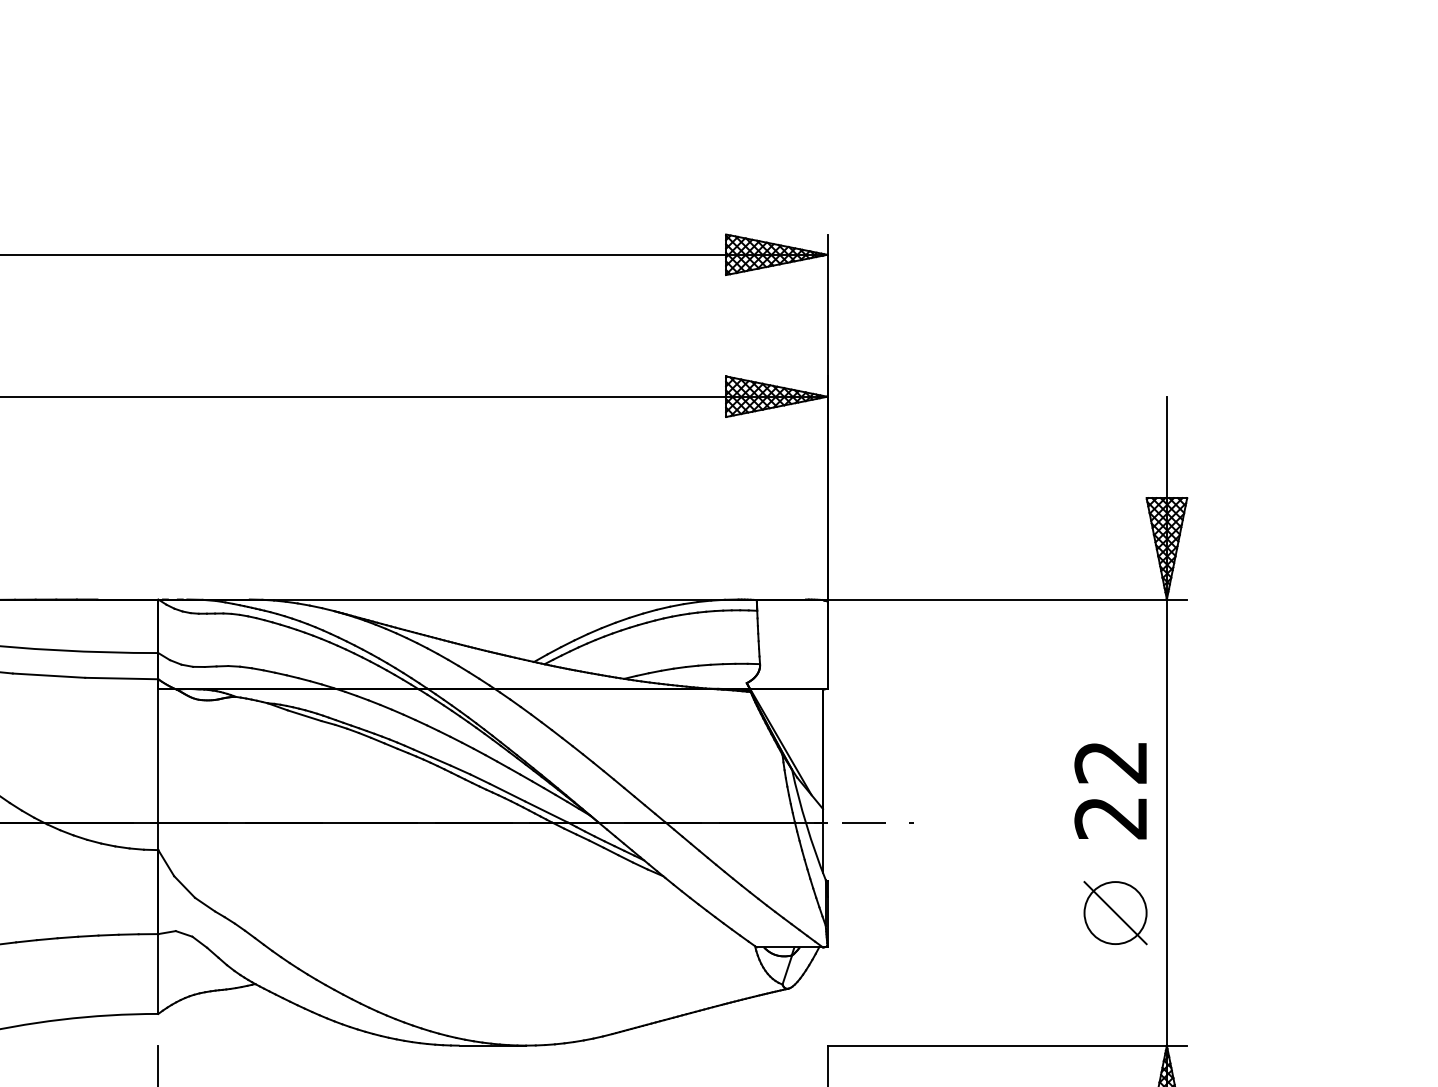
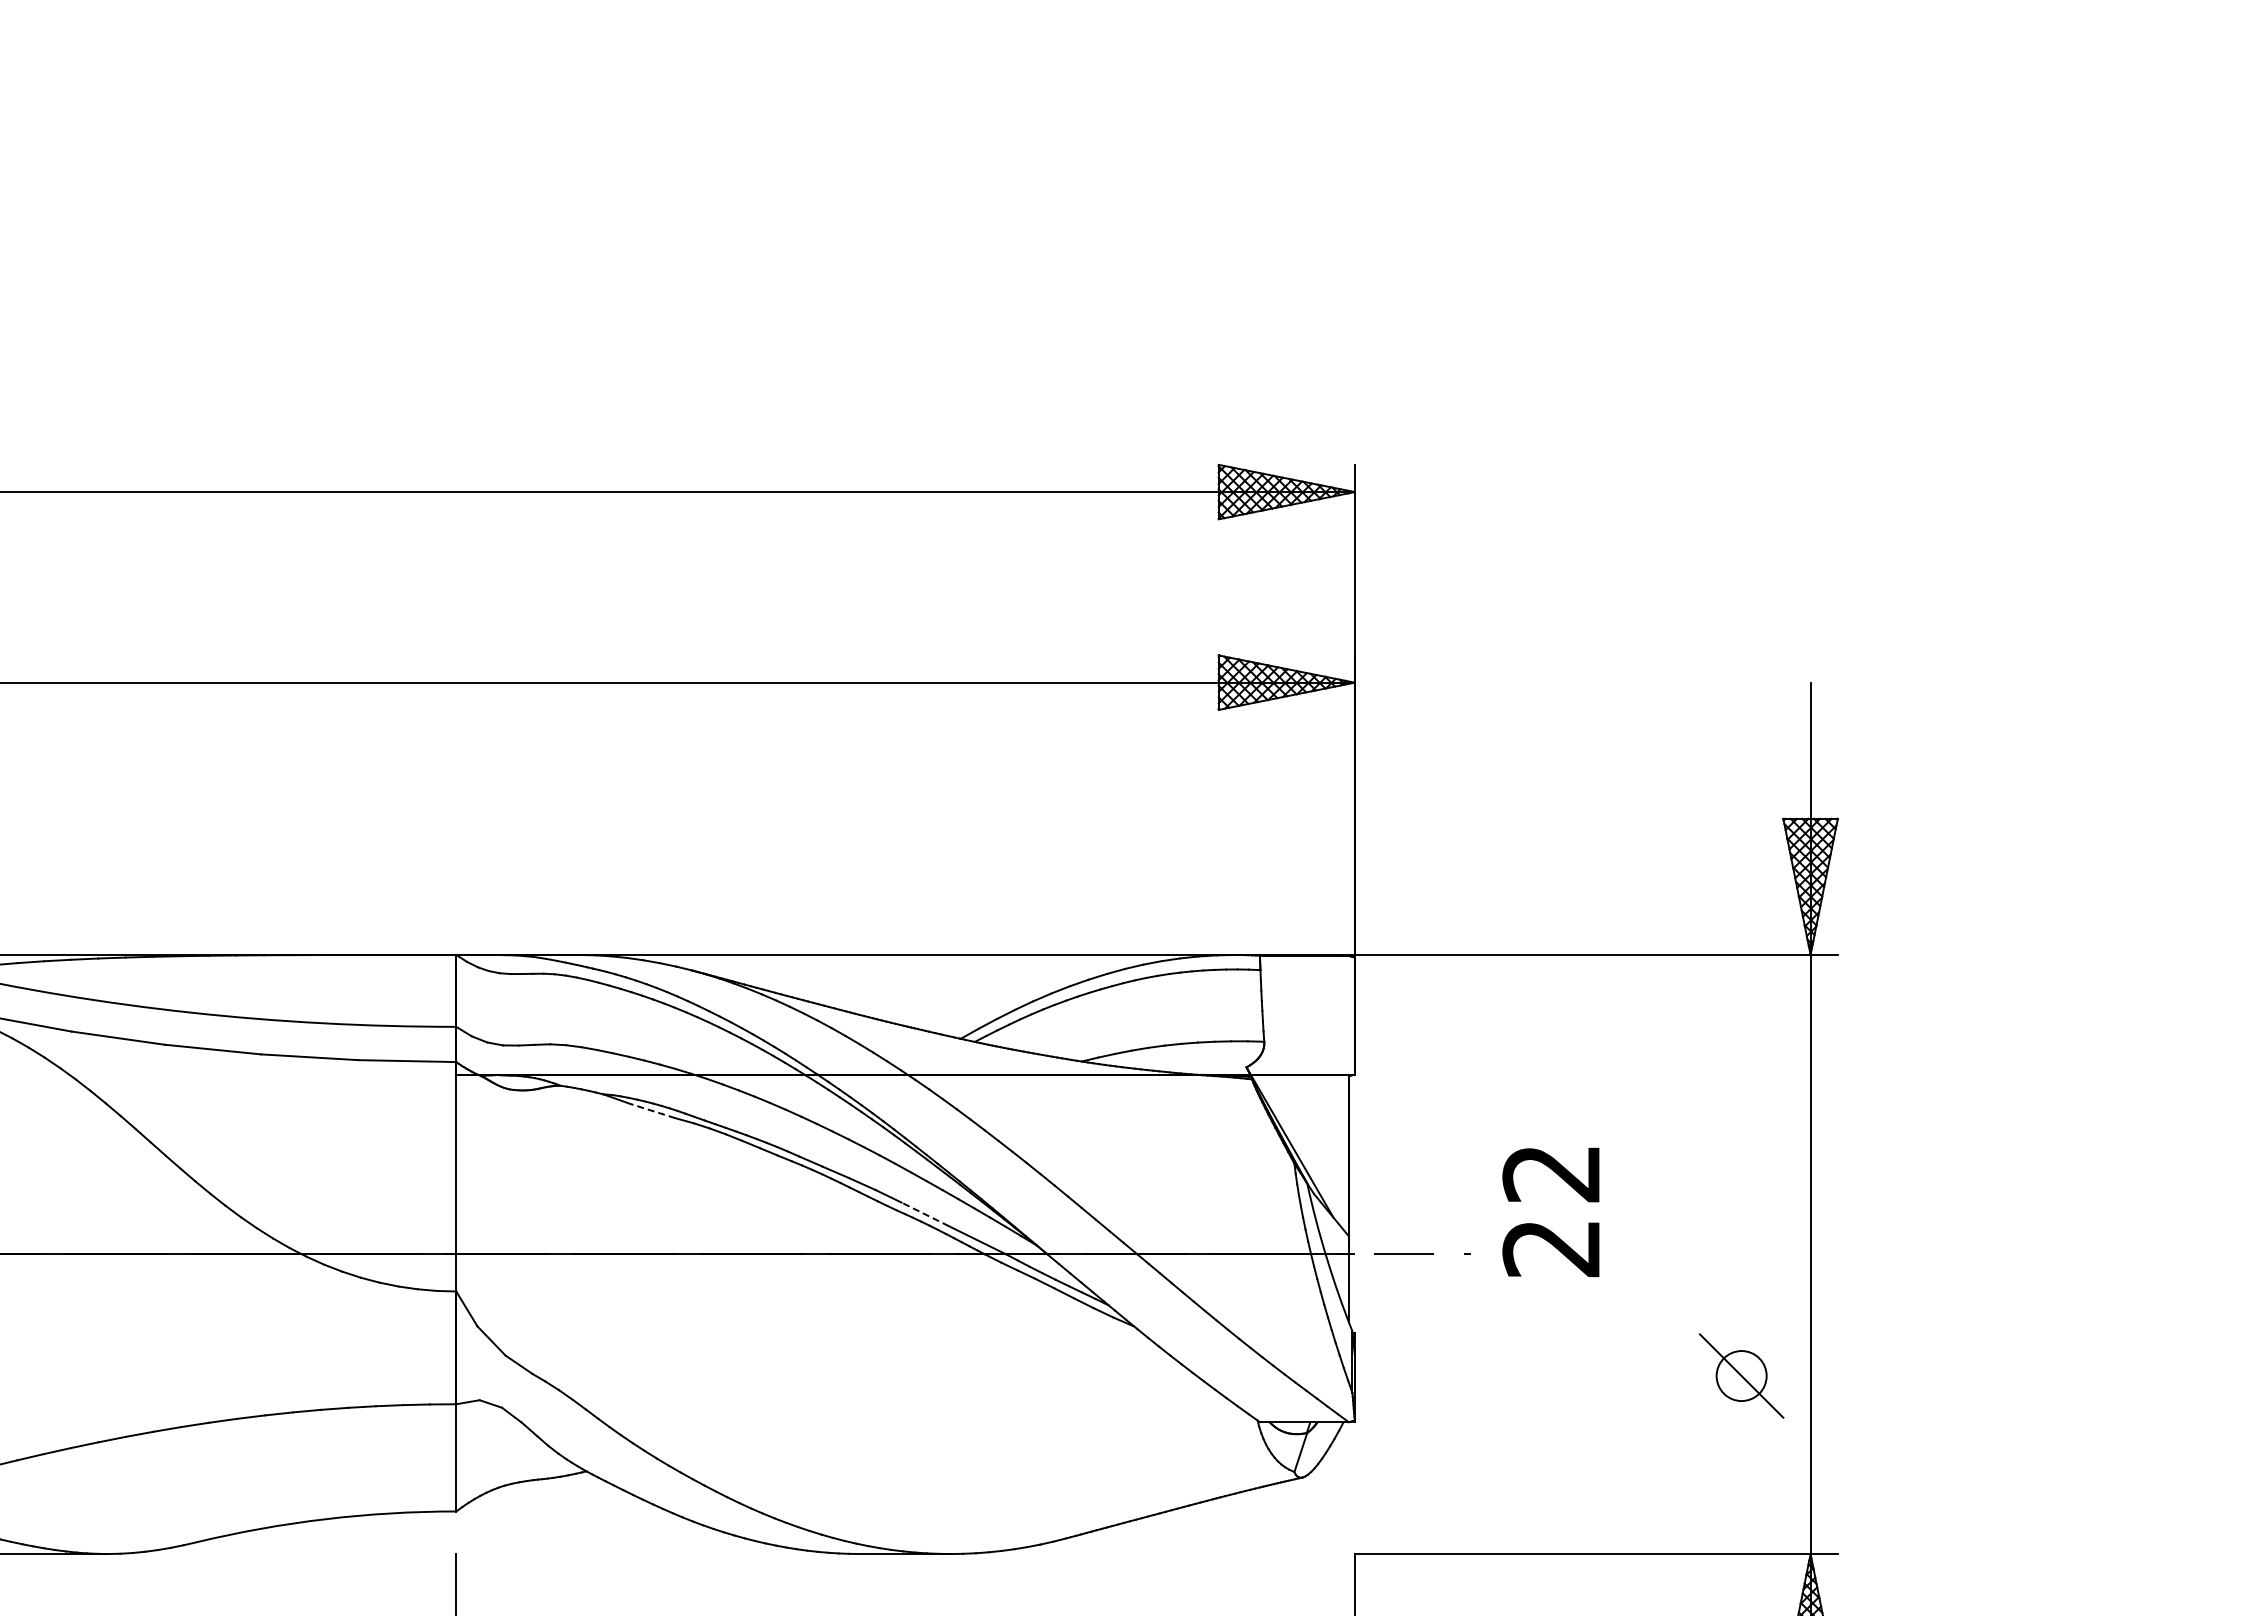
line: (304, 716) -> (652, 1111), solid -> dashed
text: (1110, 791) -> (1550, 1212), moved
line: (507, 792) -> (924, 1214), solid -> dashed
circle: (1115, 912) -> (1741, 1375), size x0.6

